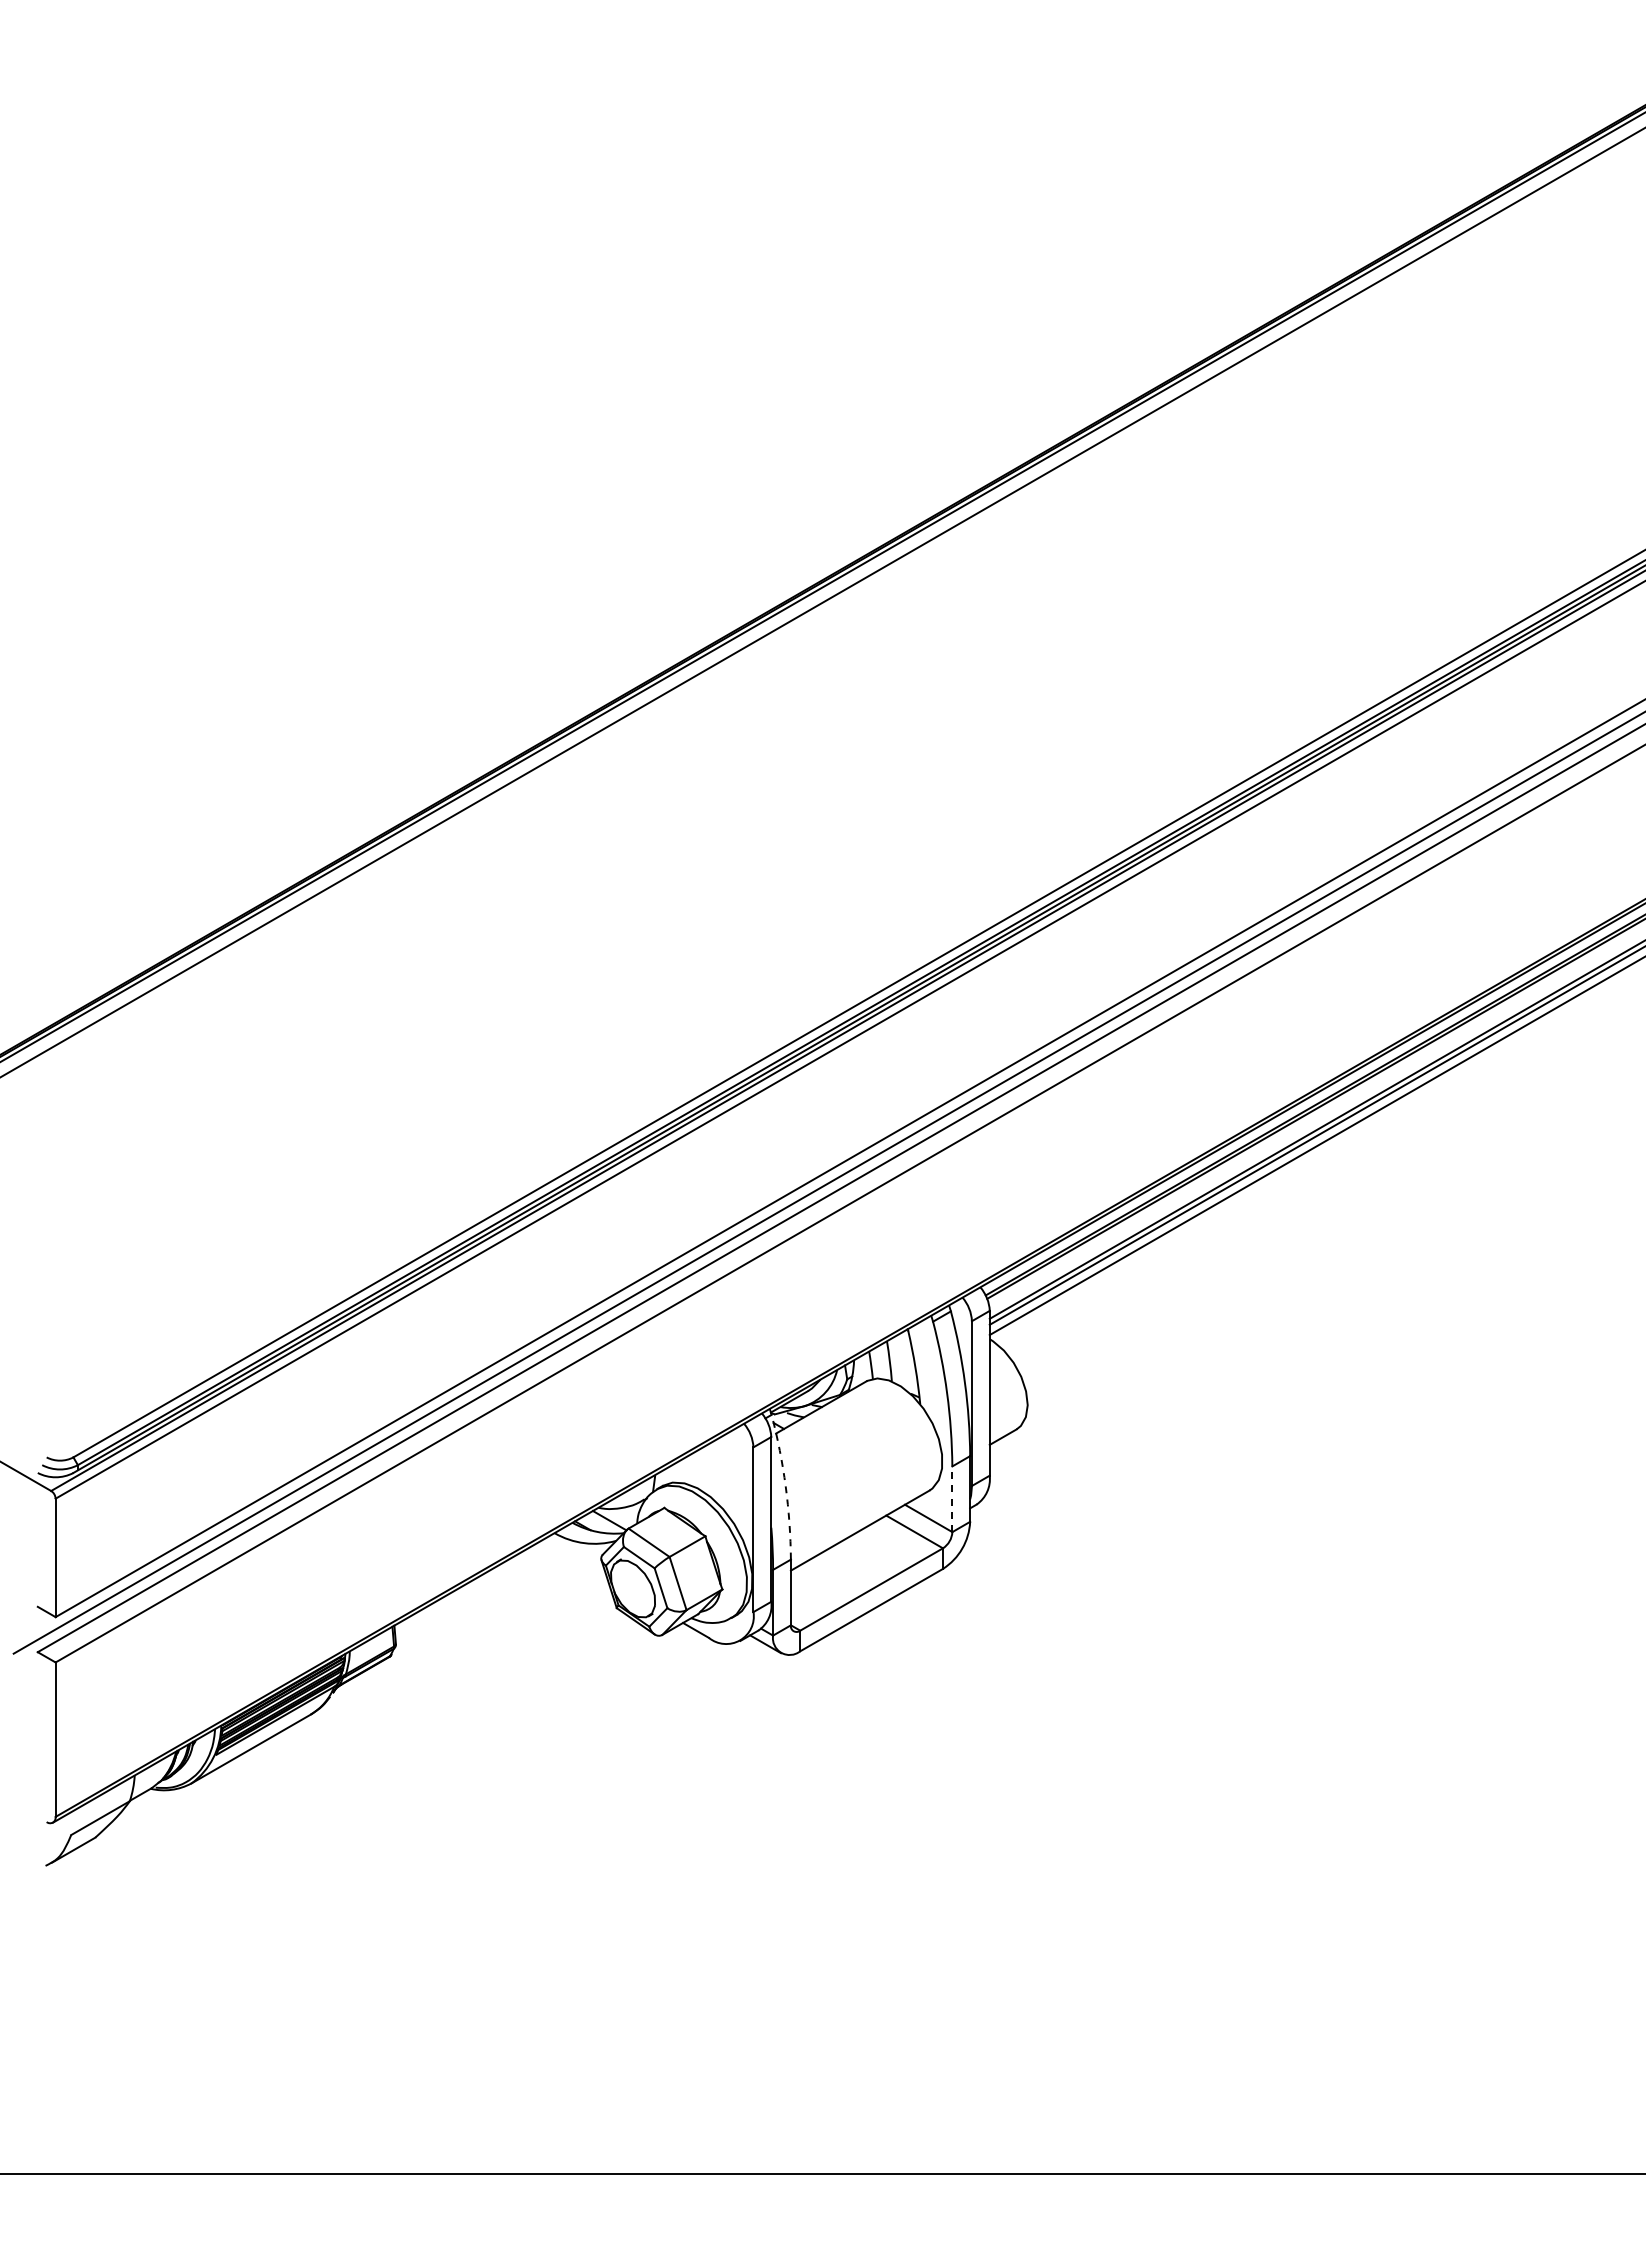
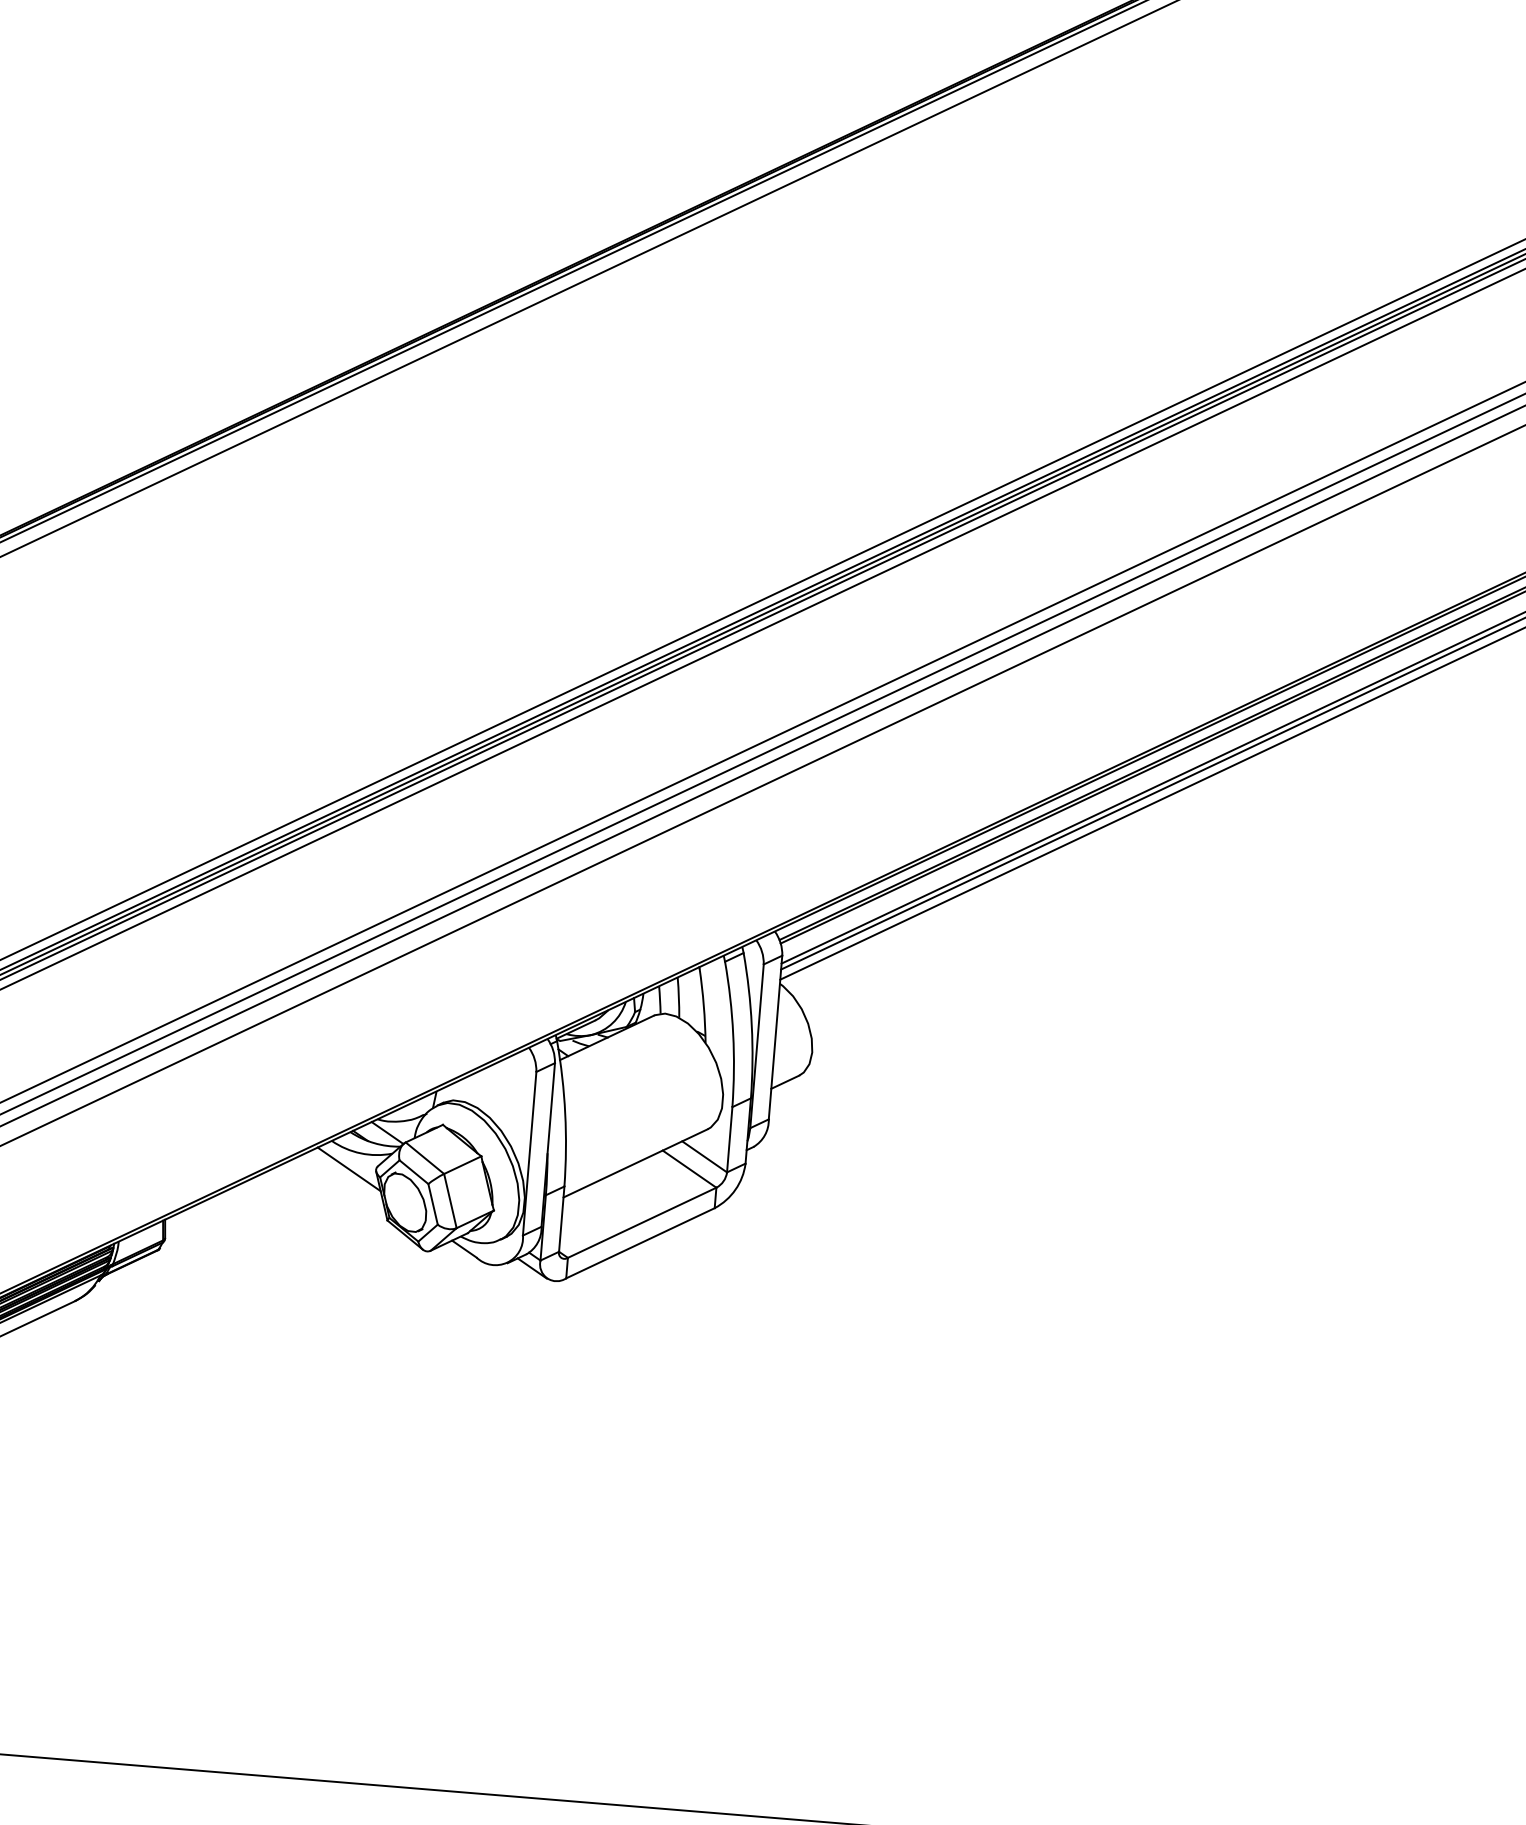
arc: (785, 1486) -> (565, 1113), dashed -> solid
line: (952, 1499) -> (729, 1139), dashed -> solid
line: (574, 1559) -> (349, 1168), added

